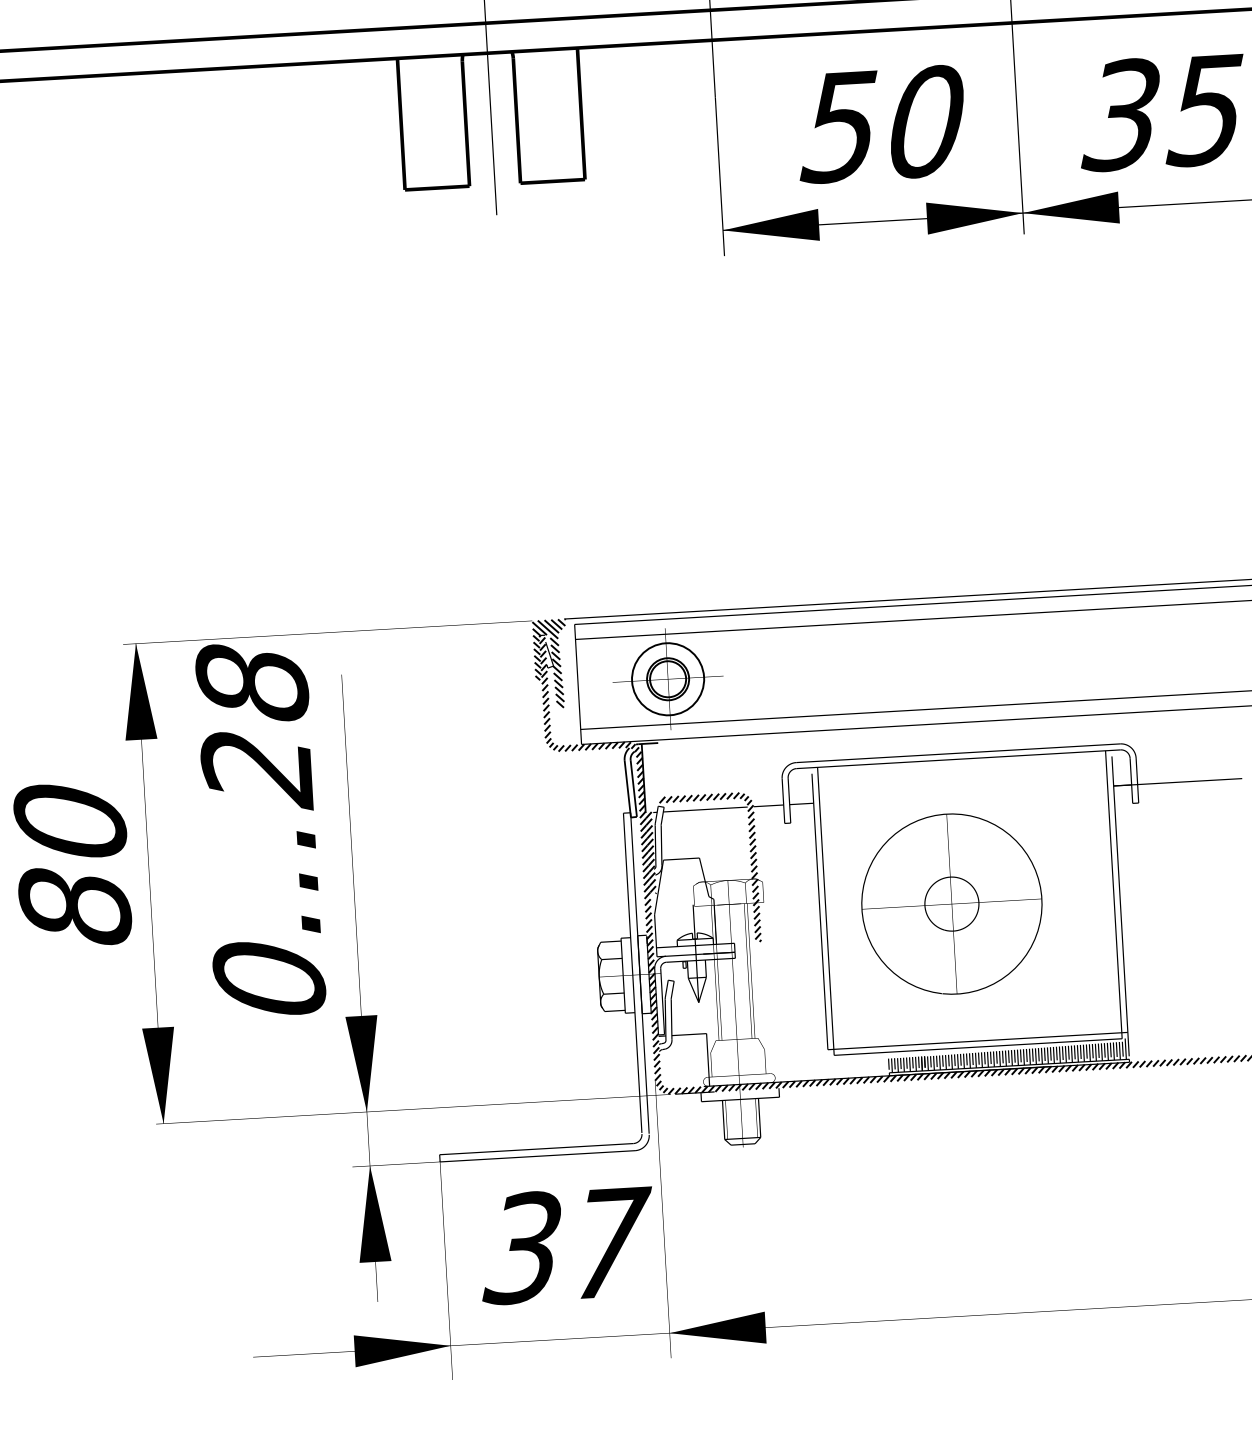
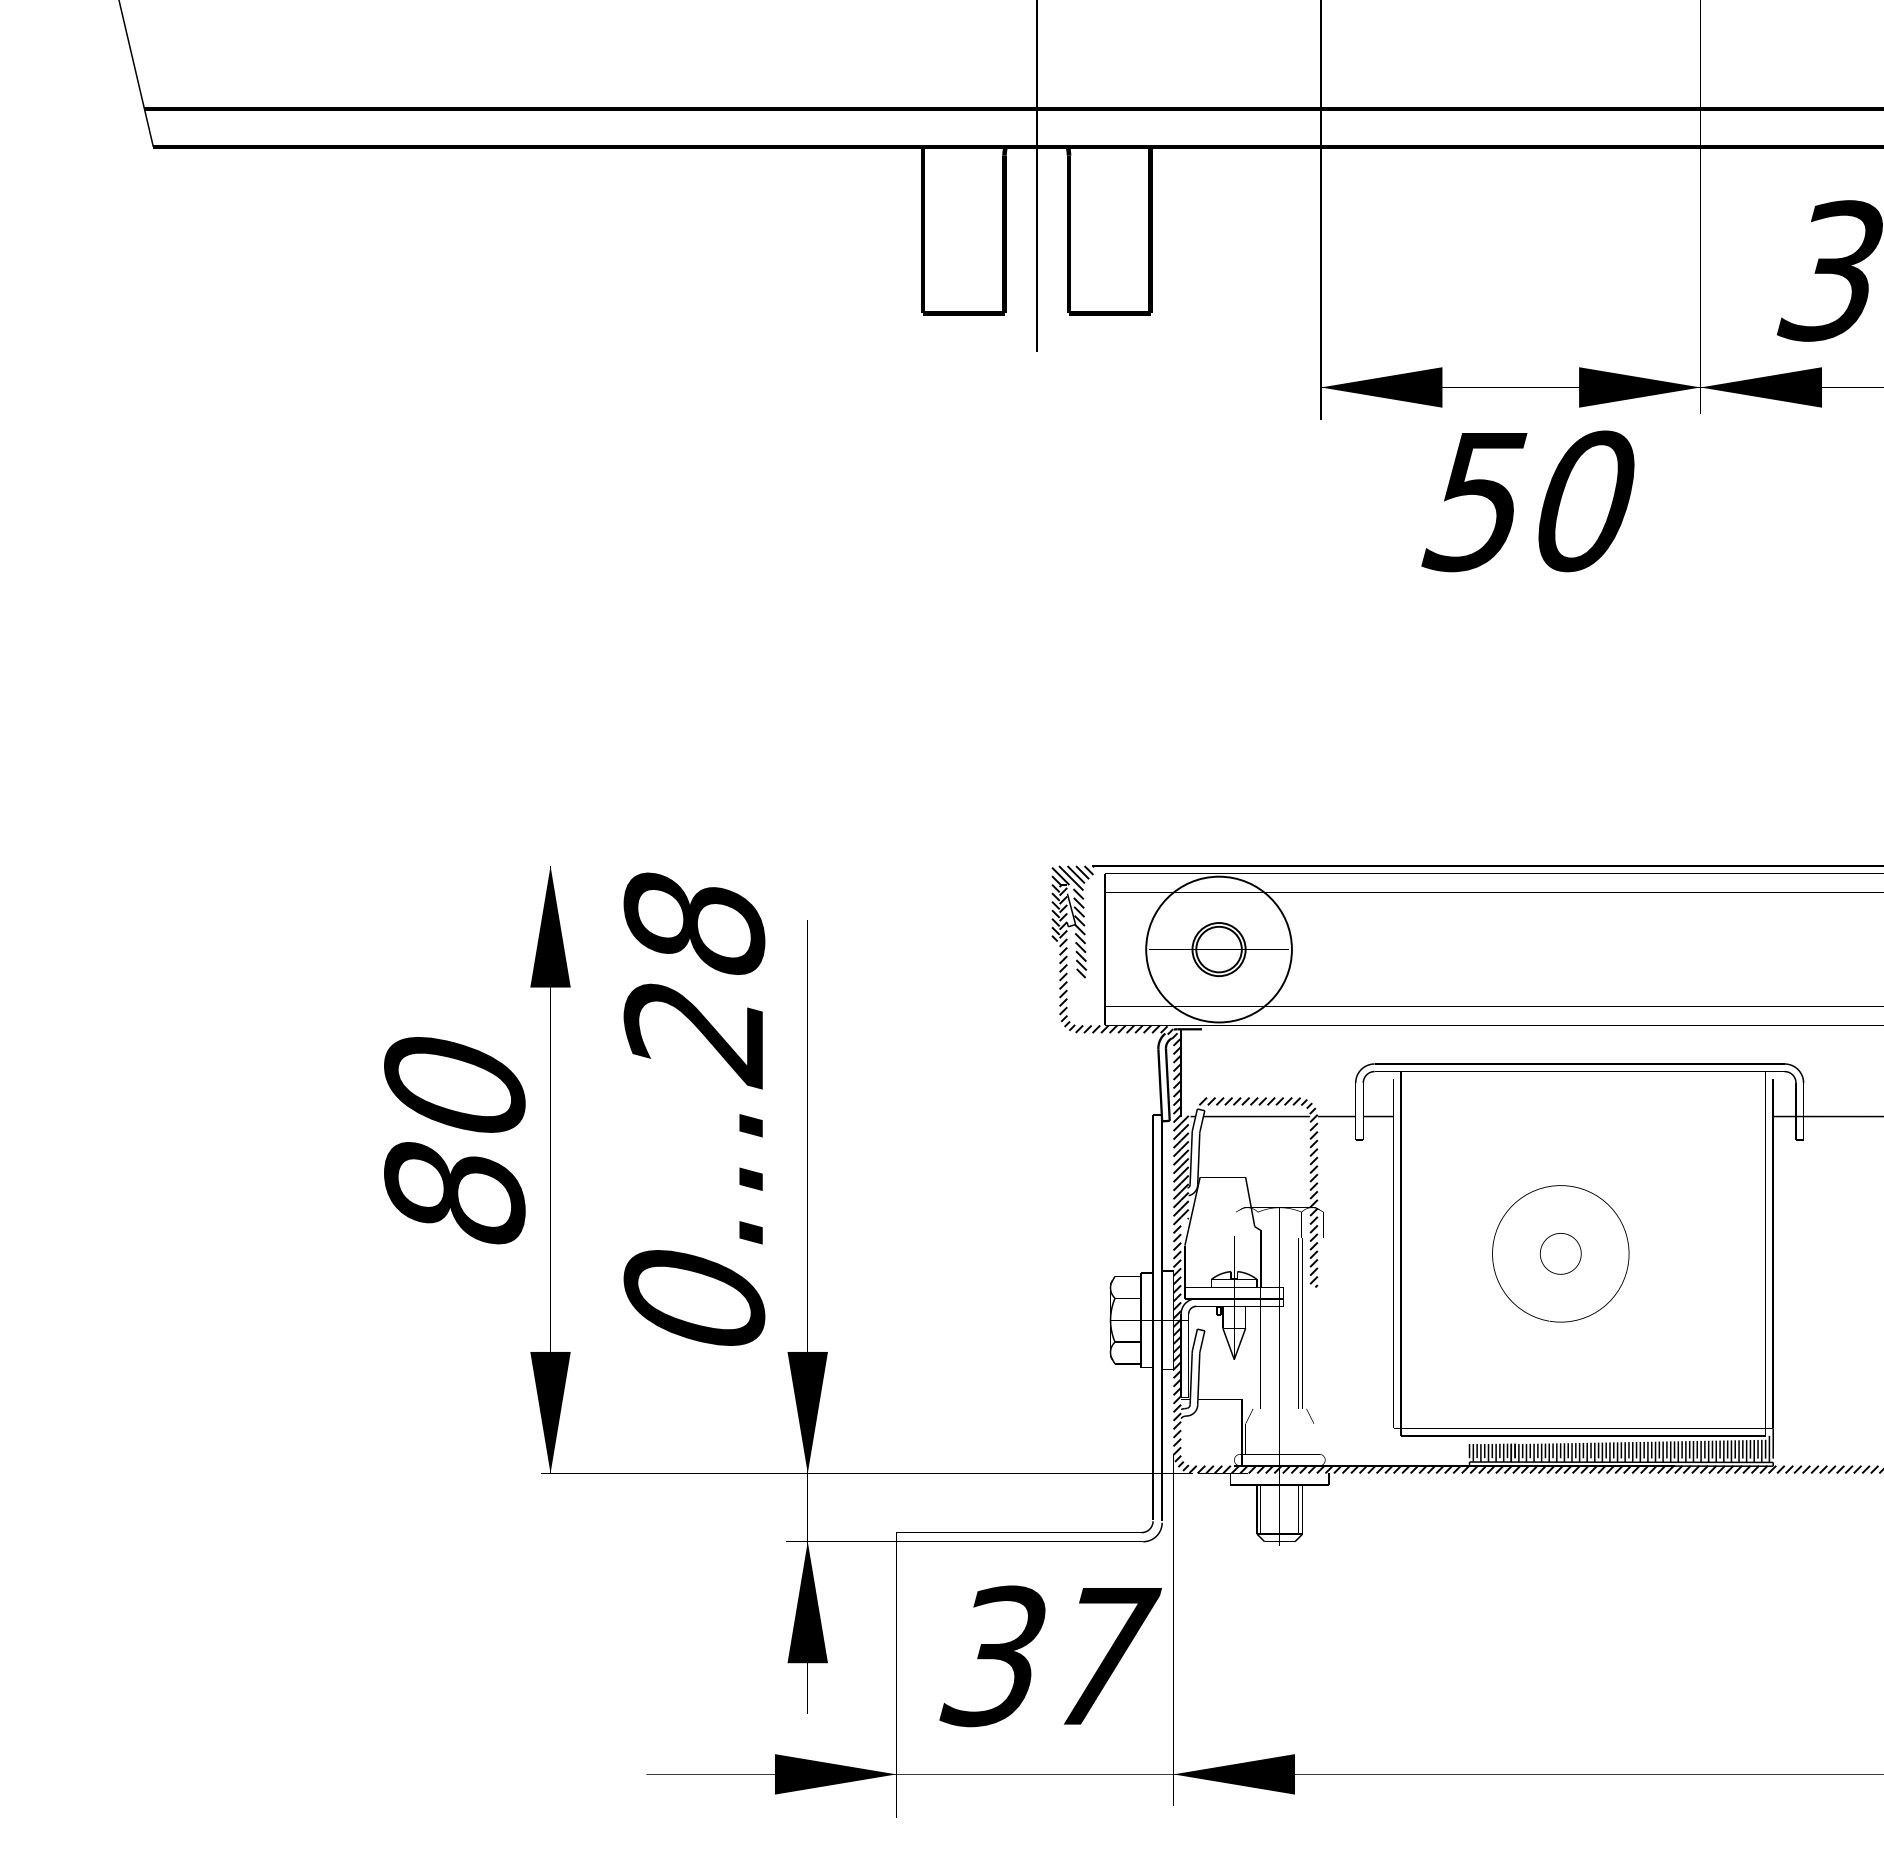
text: (880, 124) -> (1527, 501), moved
circle: (667, 679) -> (1218, 949), size x1.6
part: (951, 903) -> (1560, 1253), size x0.6

